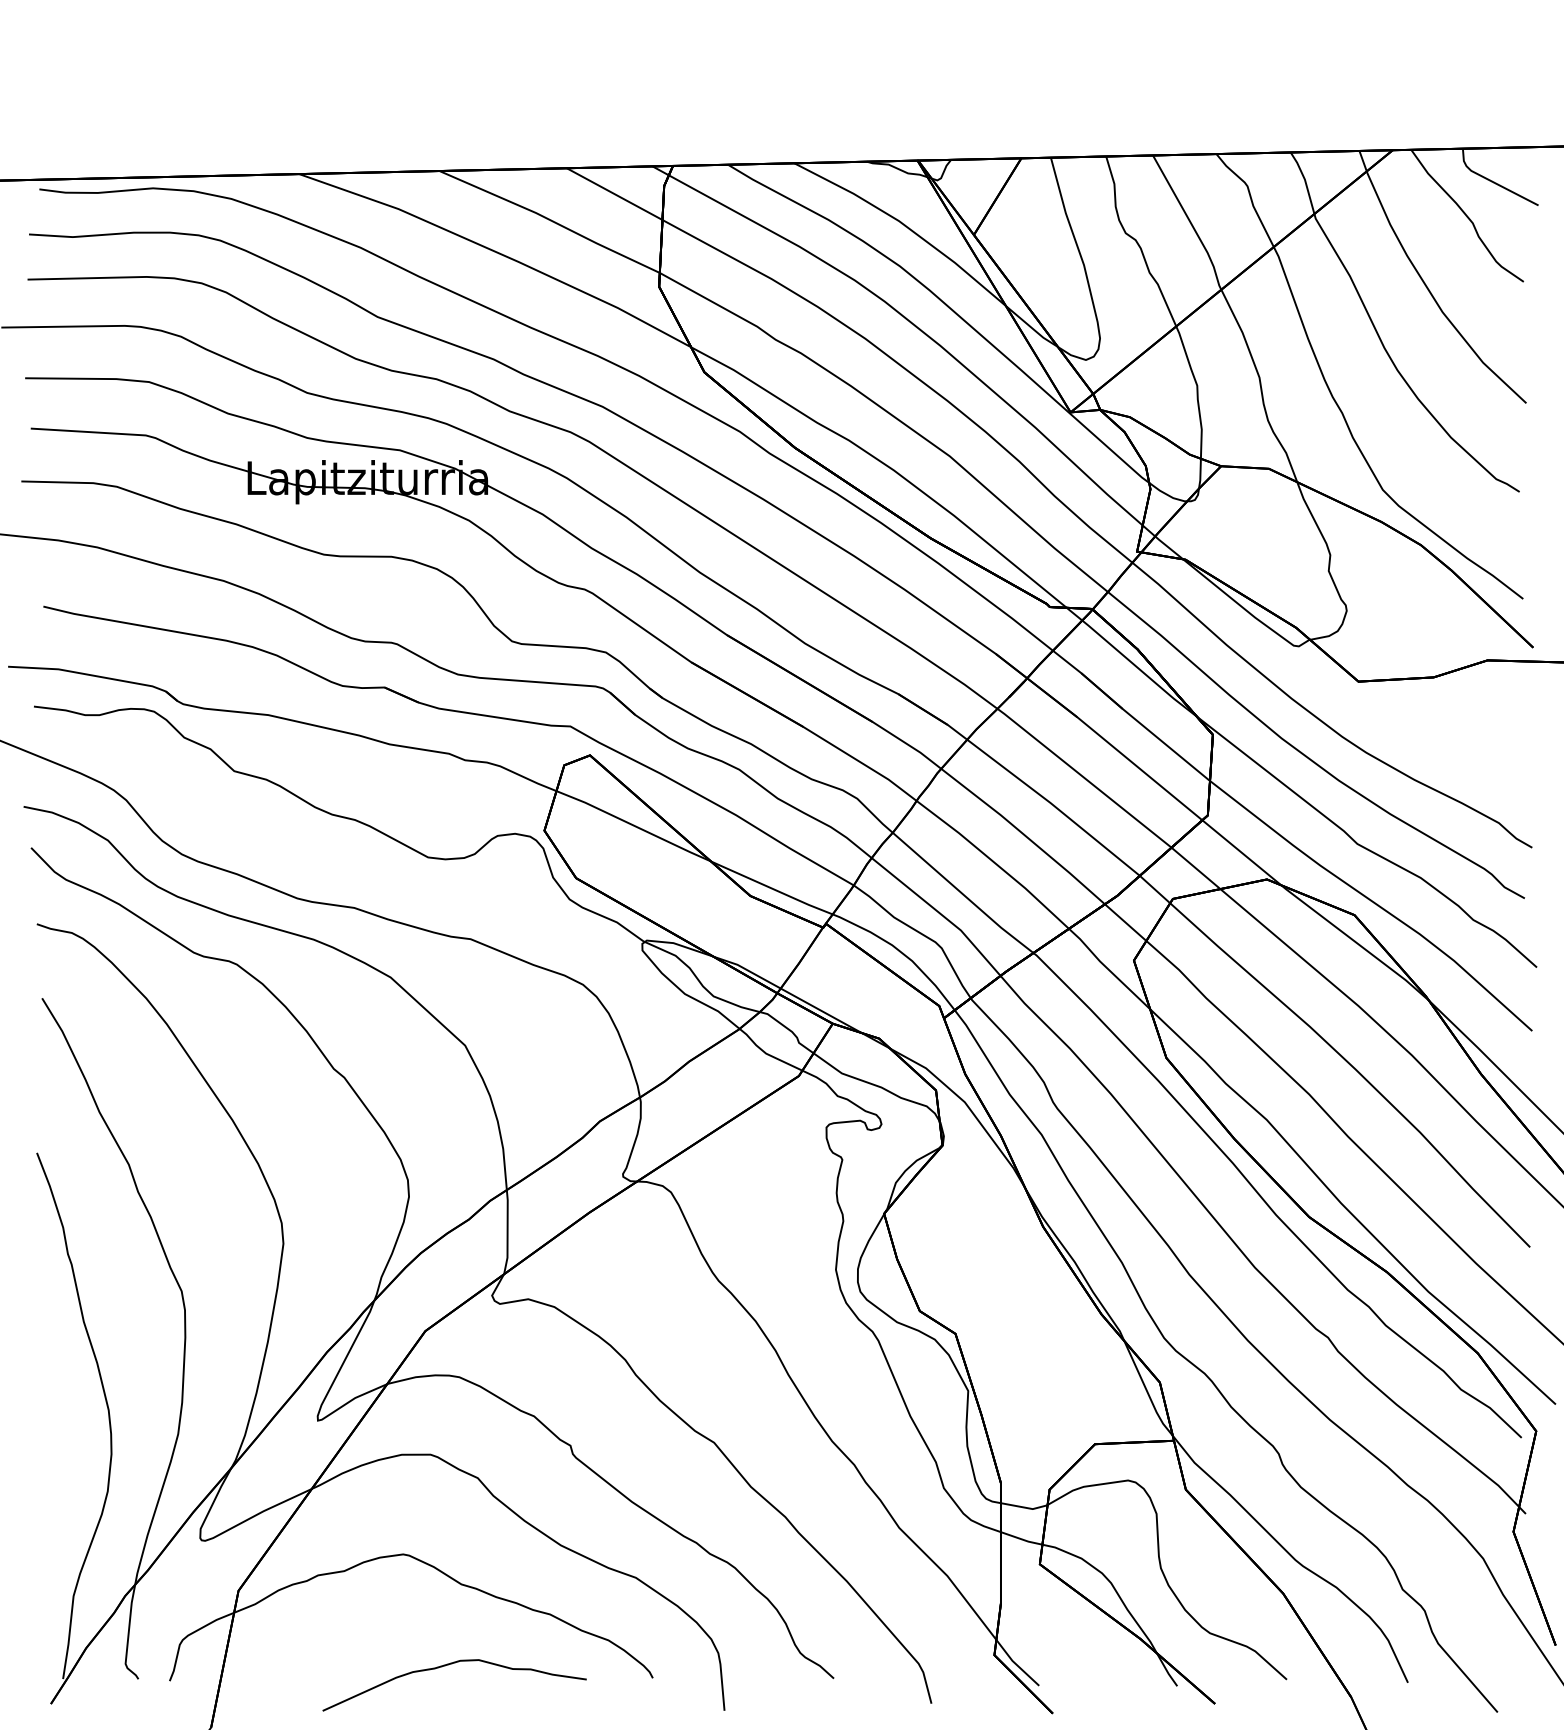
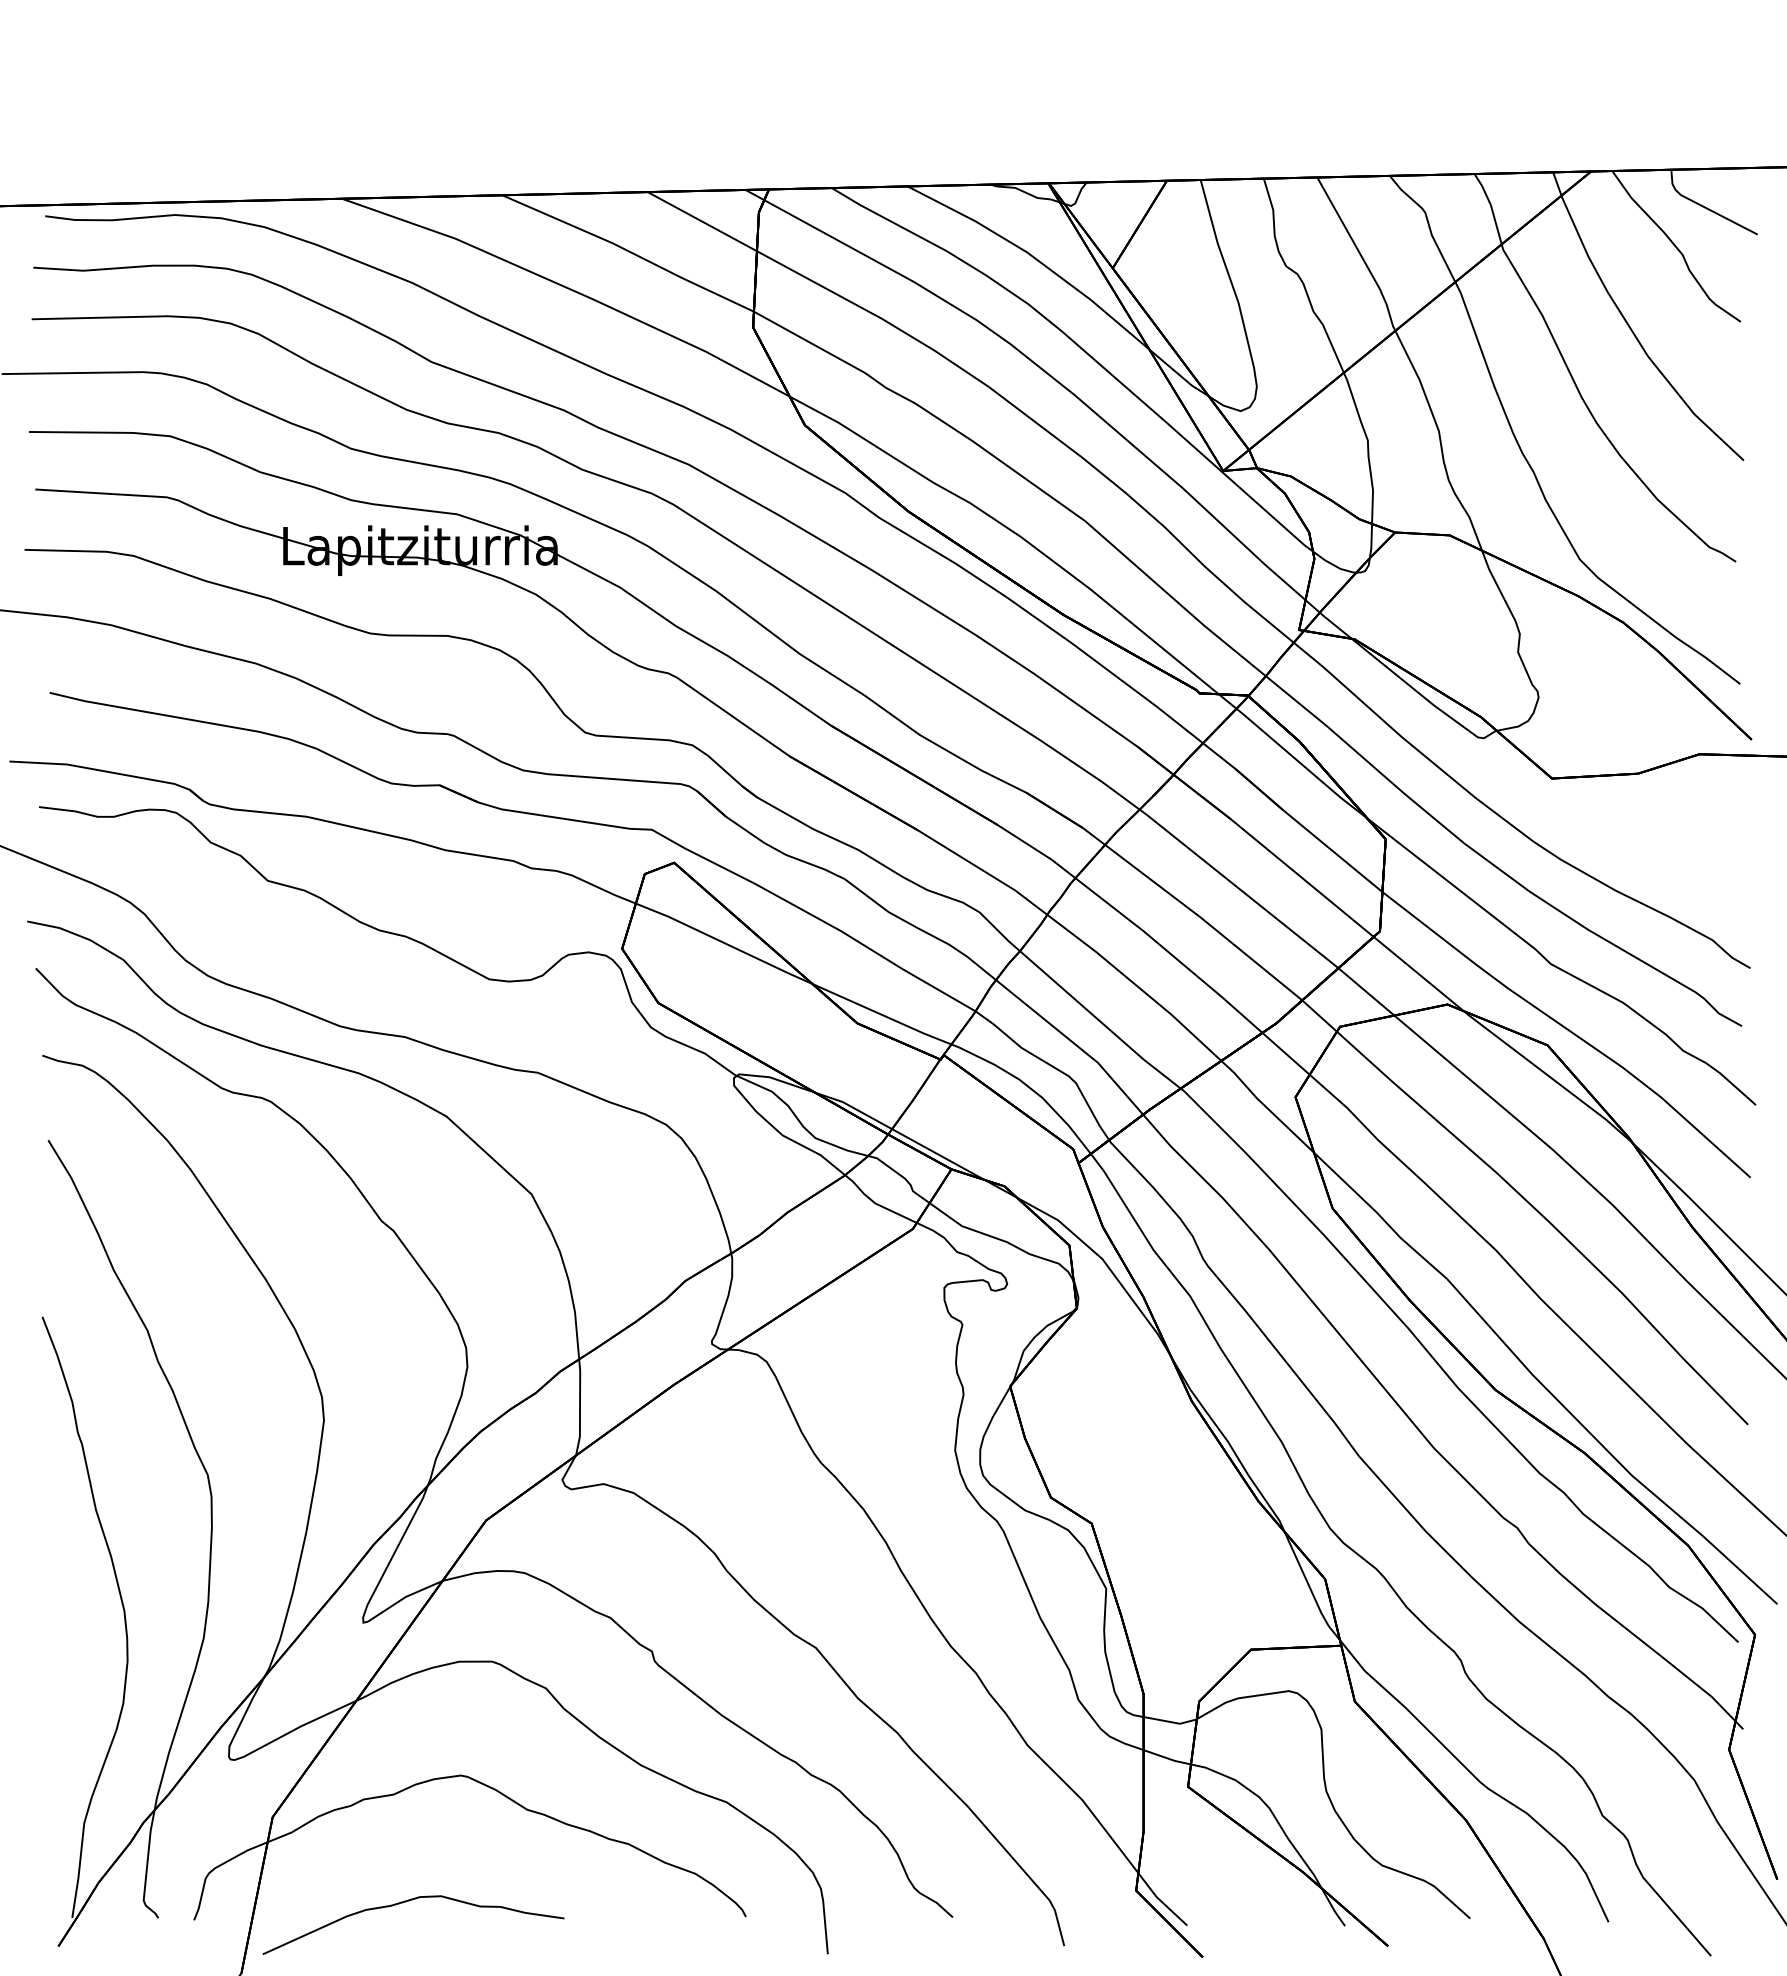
curve: (448, 1665) -> (406, 1902), moved

